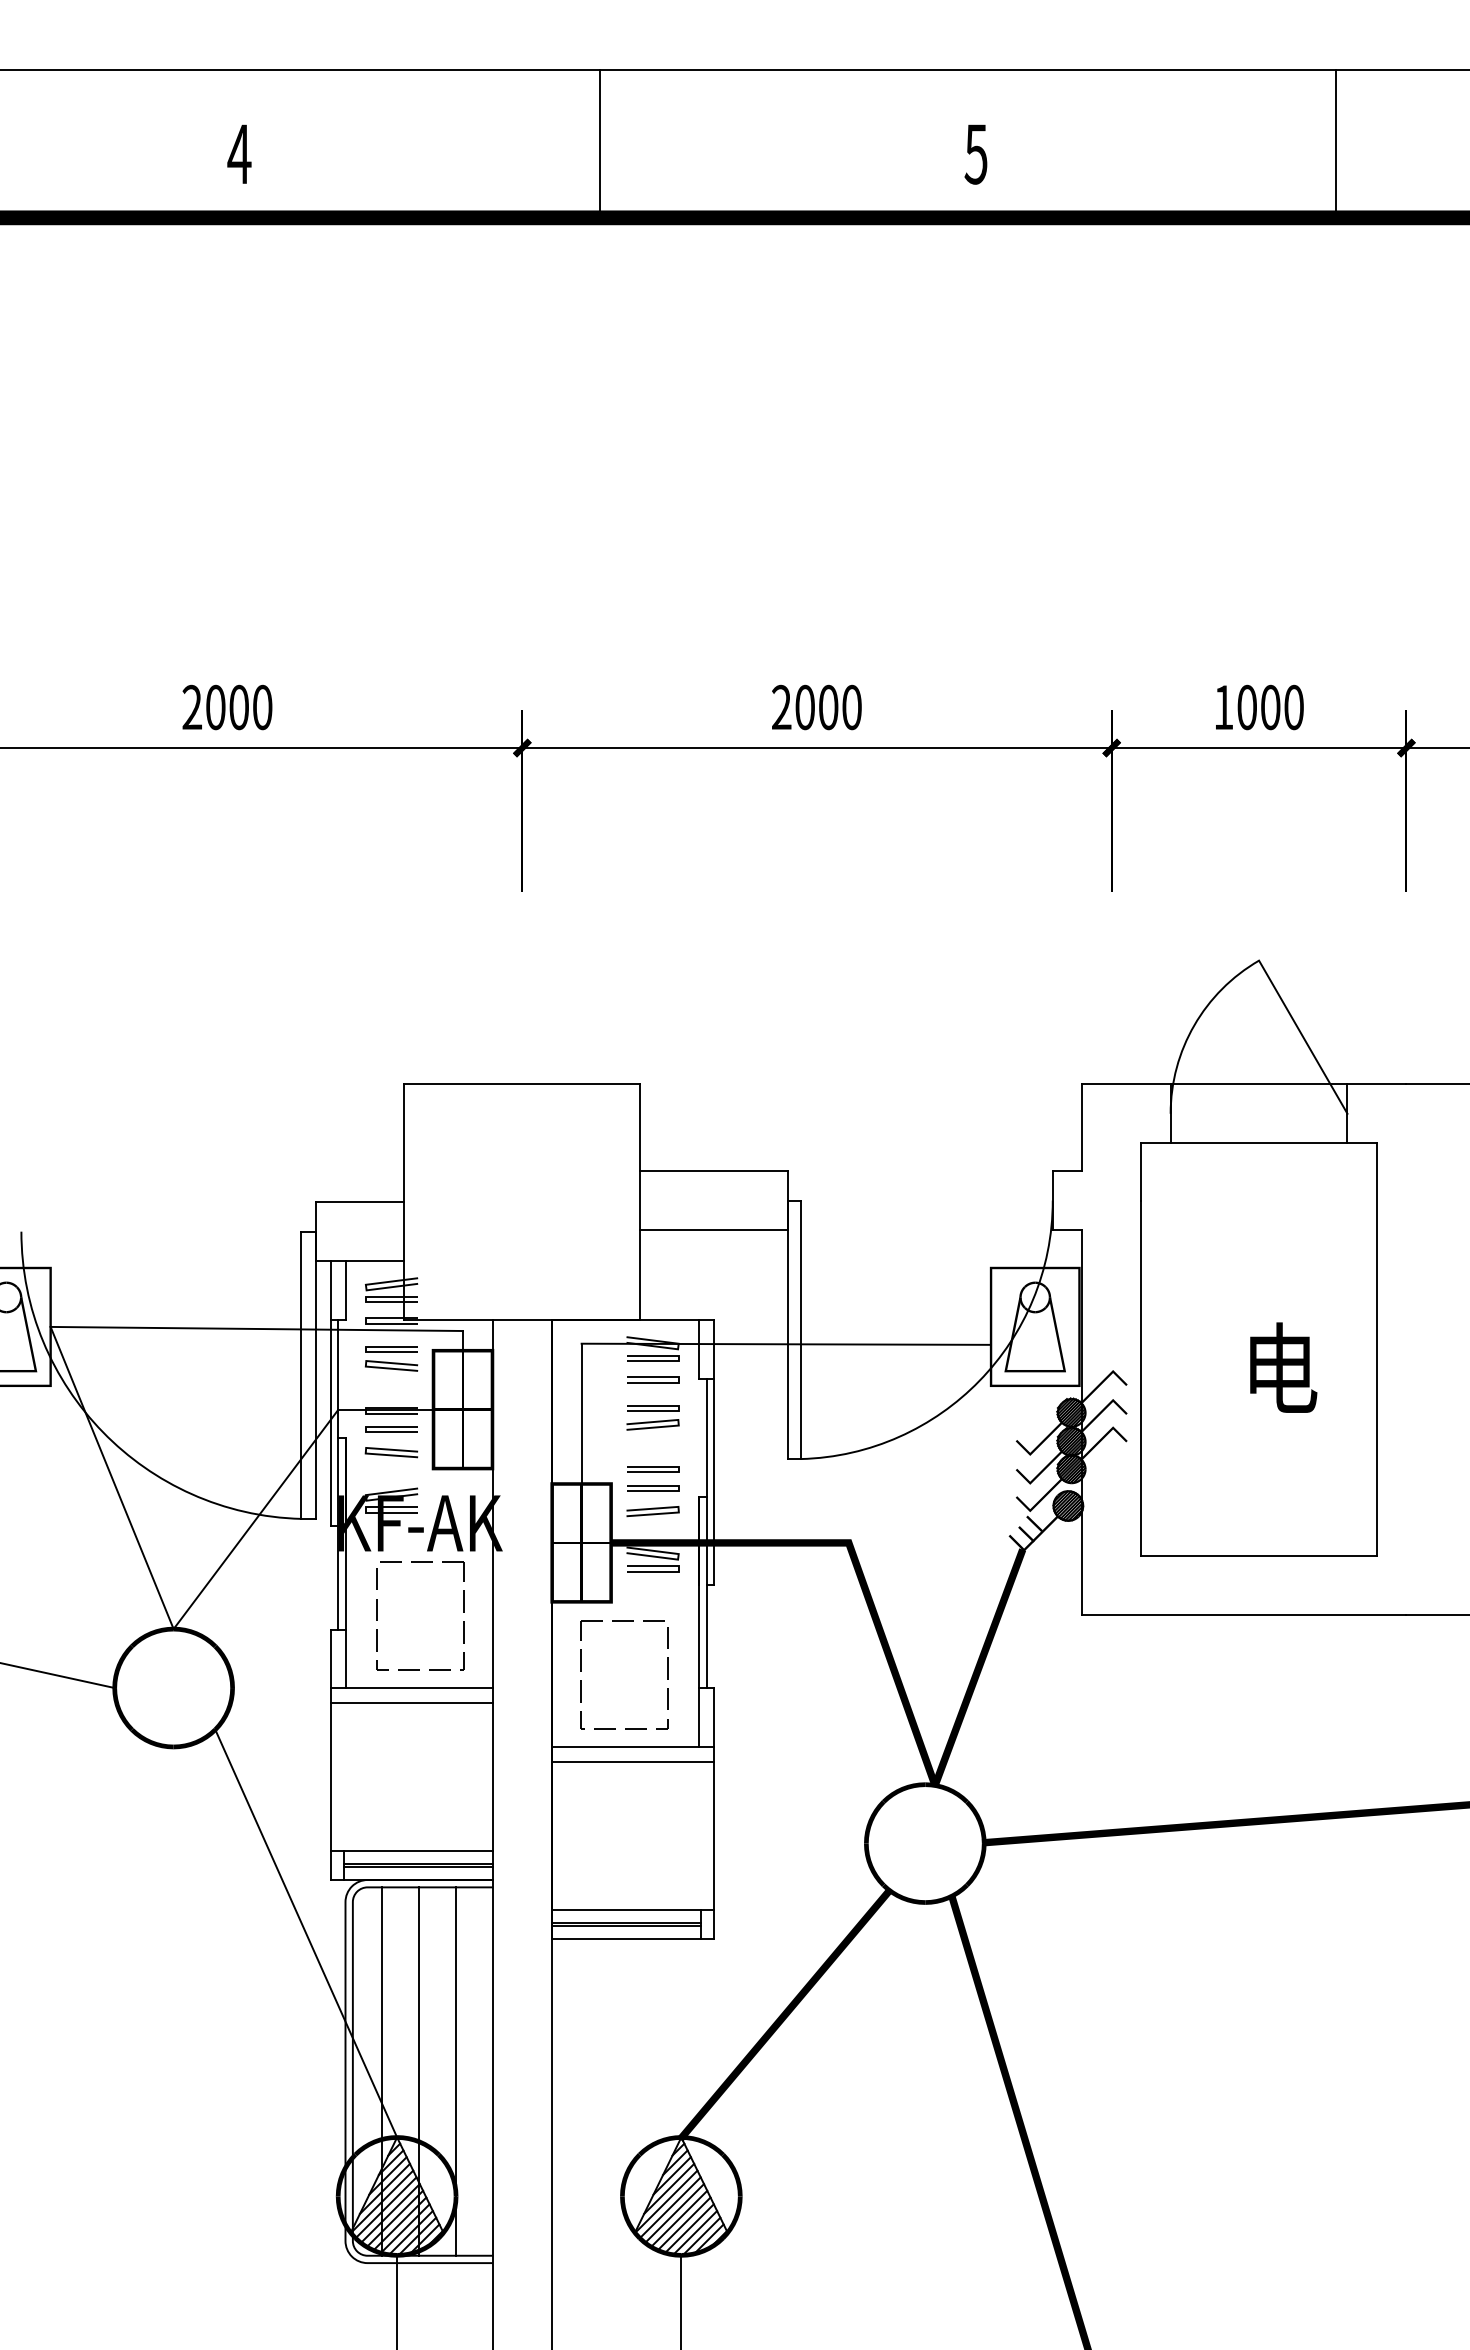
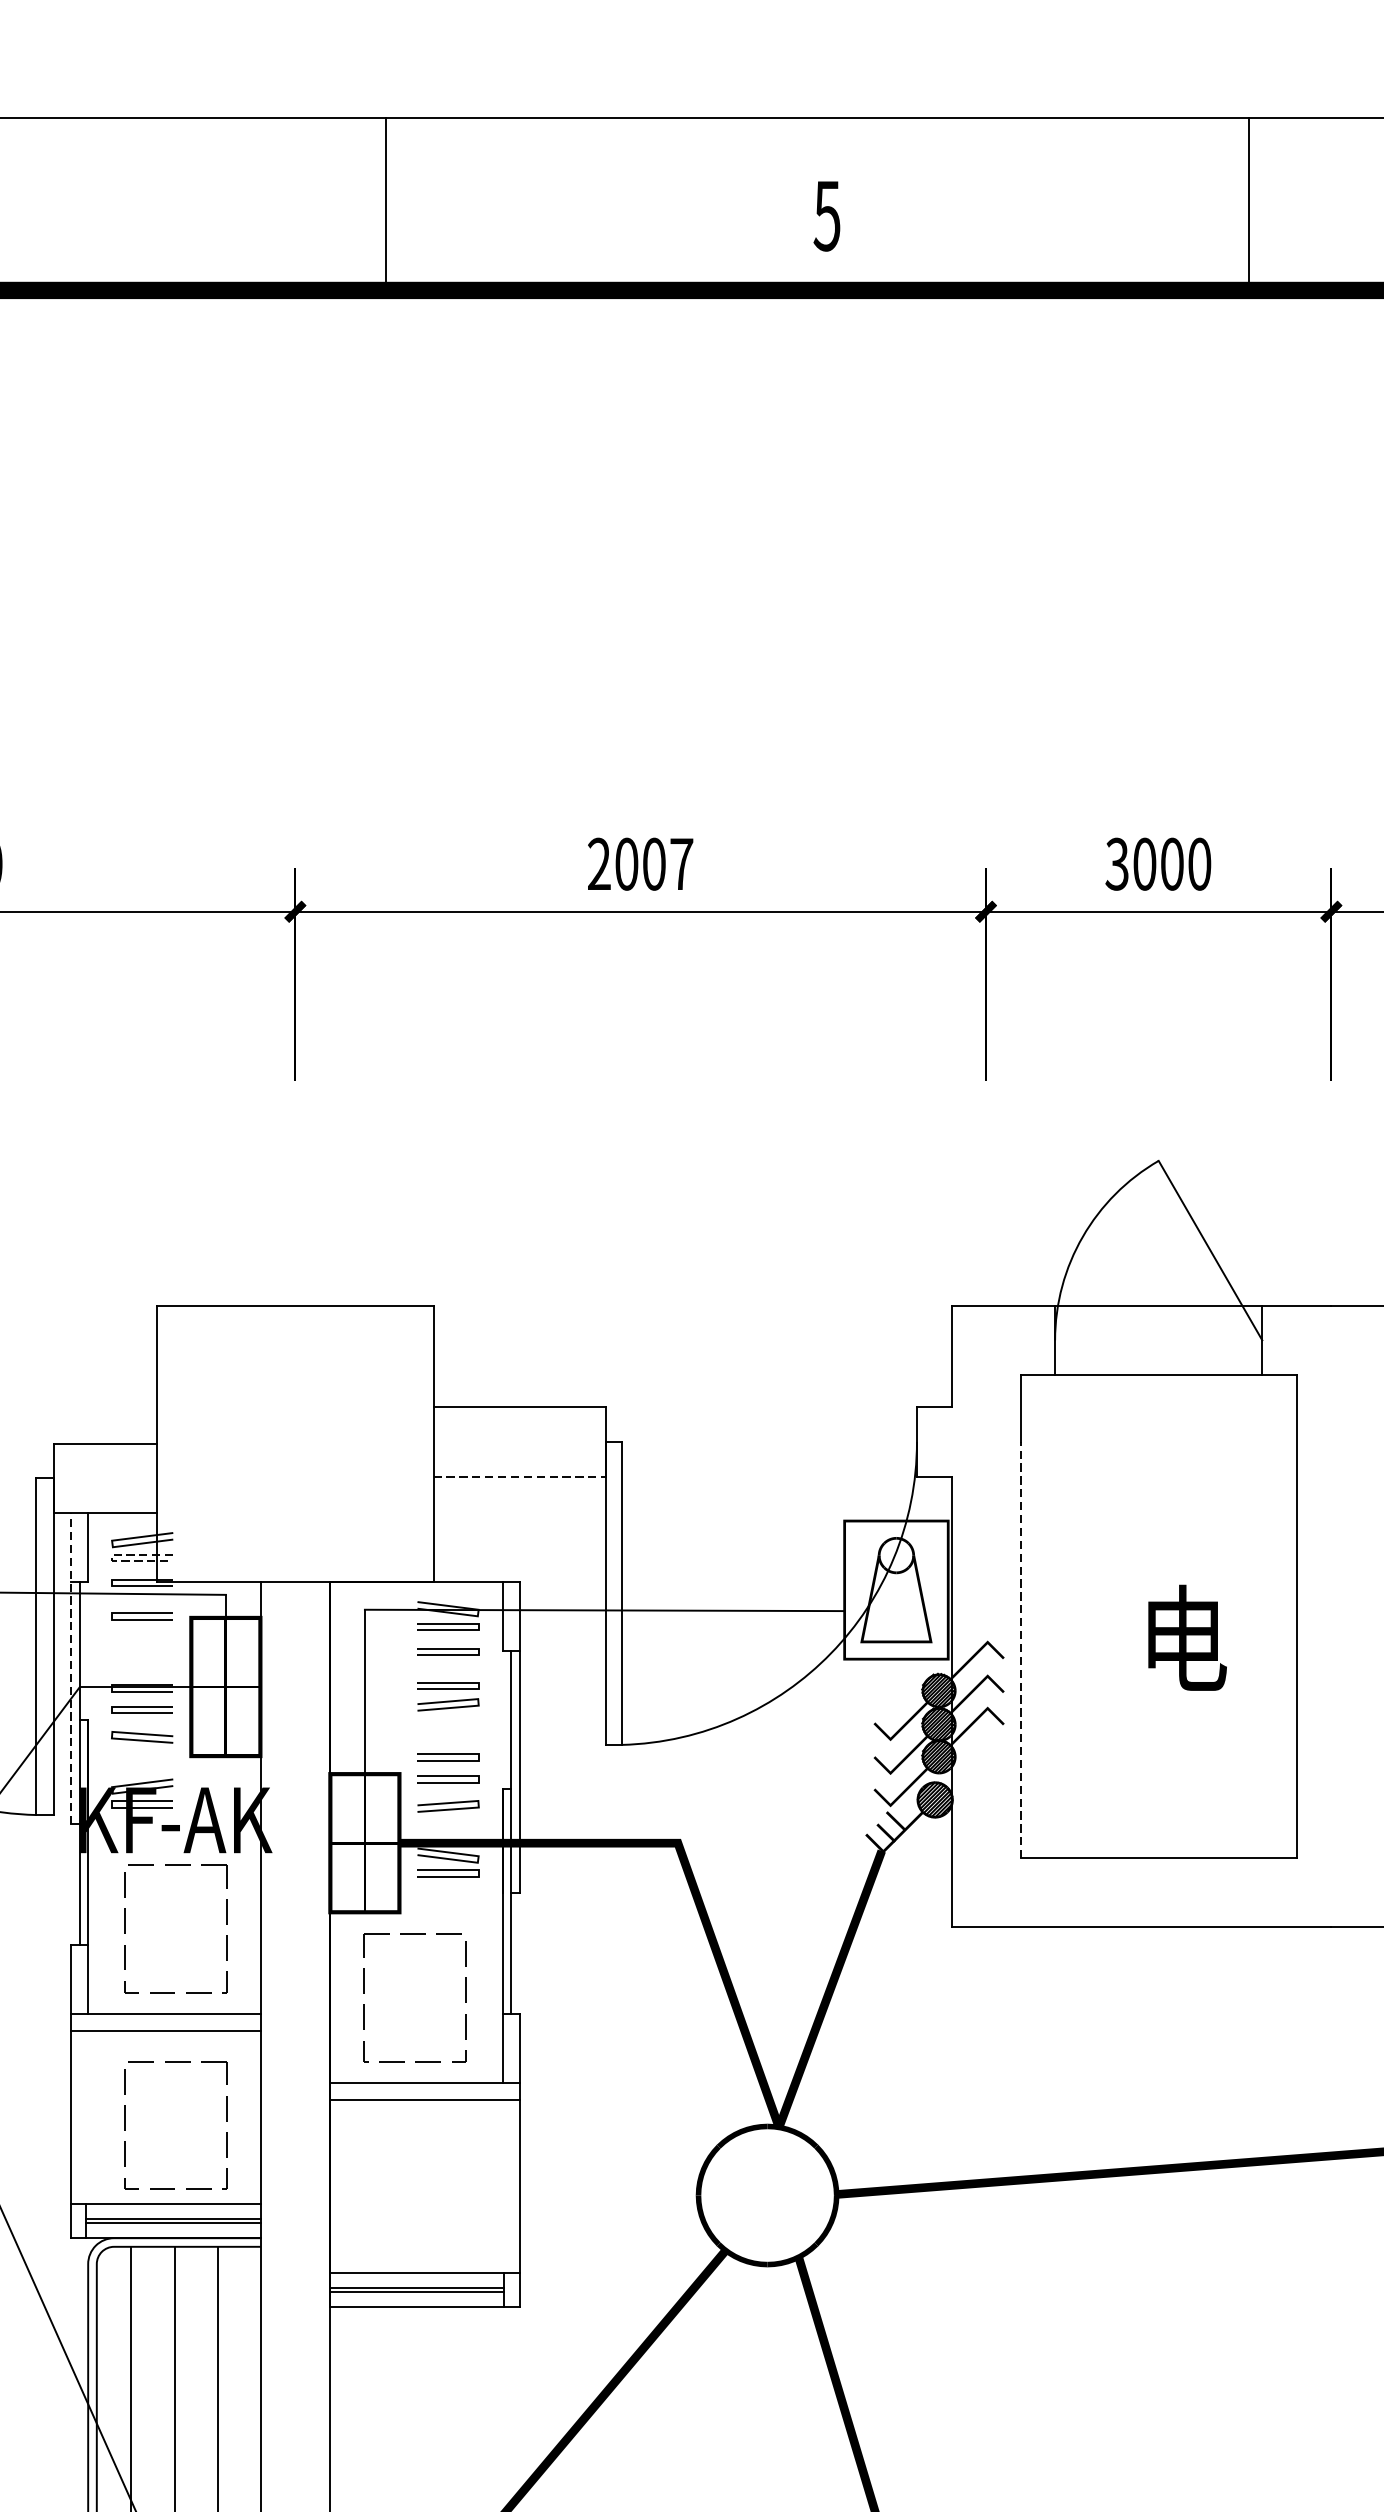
text: (851, 707) -> (681, 864), 2000 -> 2007
text: (1223, 707) -> (1117, 864), 1000 -> 3000
line: (713, 1230) -> (519, 1477), solid -> dashed
line: (365, 1299) -> (111, 1557), solid -> dashed
line: (392, 1364) -> (143, 1634), removed
line: (1141, 1378) -> (1020, 1650), solid -> dashed
line: (330, 1393) -> (70, 1668), solid -> dashed
part: (377, 1783) -> (125, 2125), added

